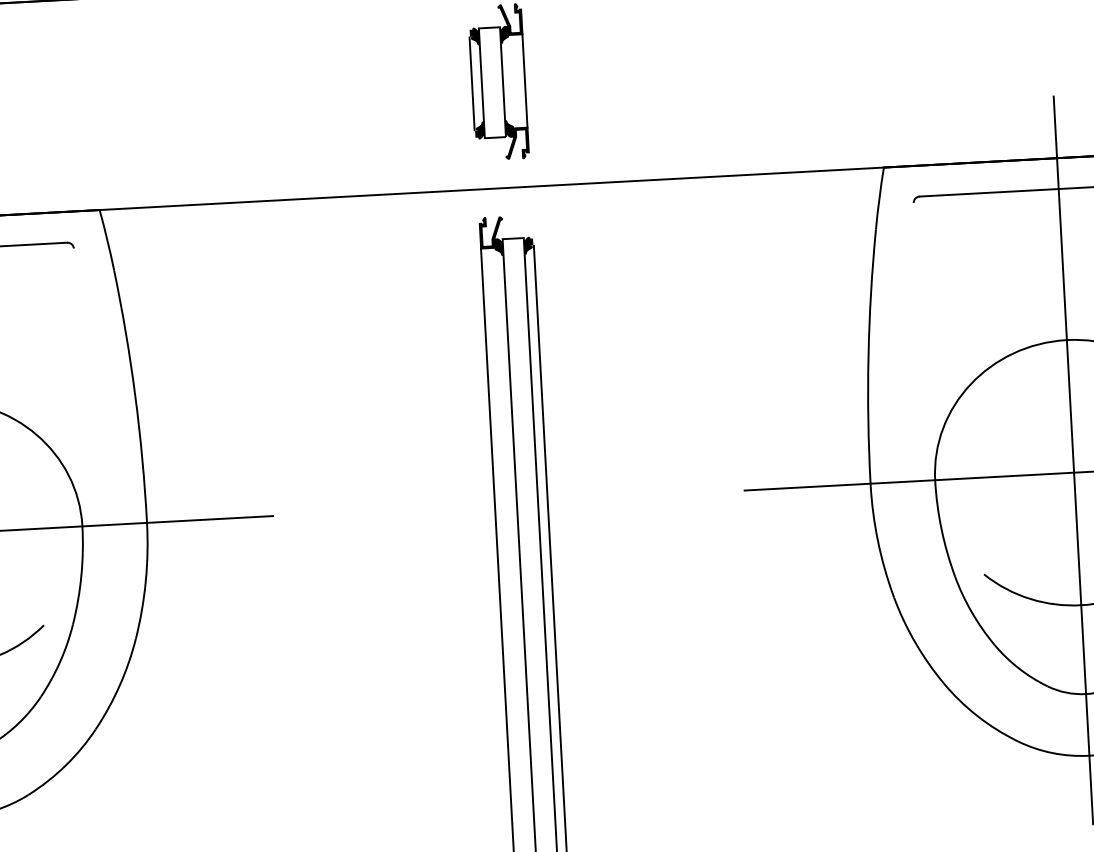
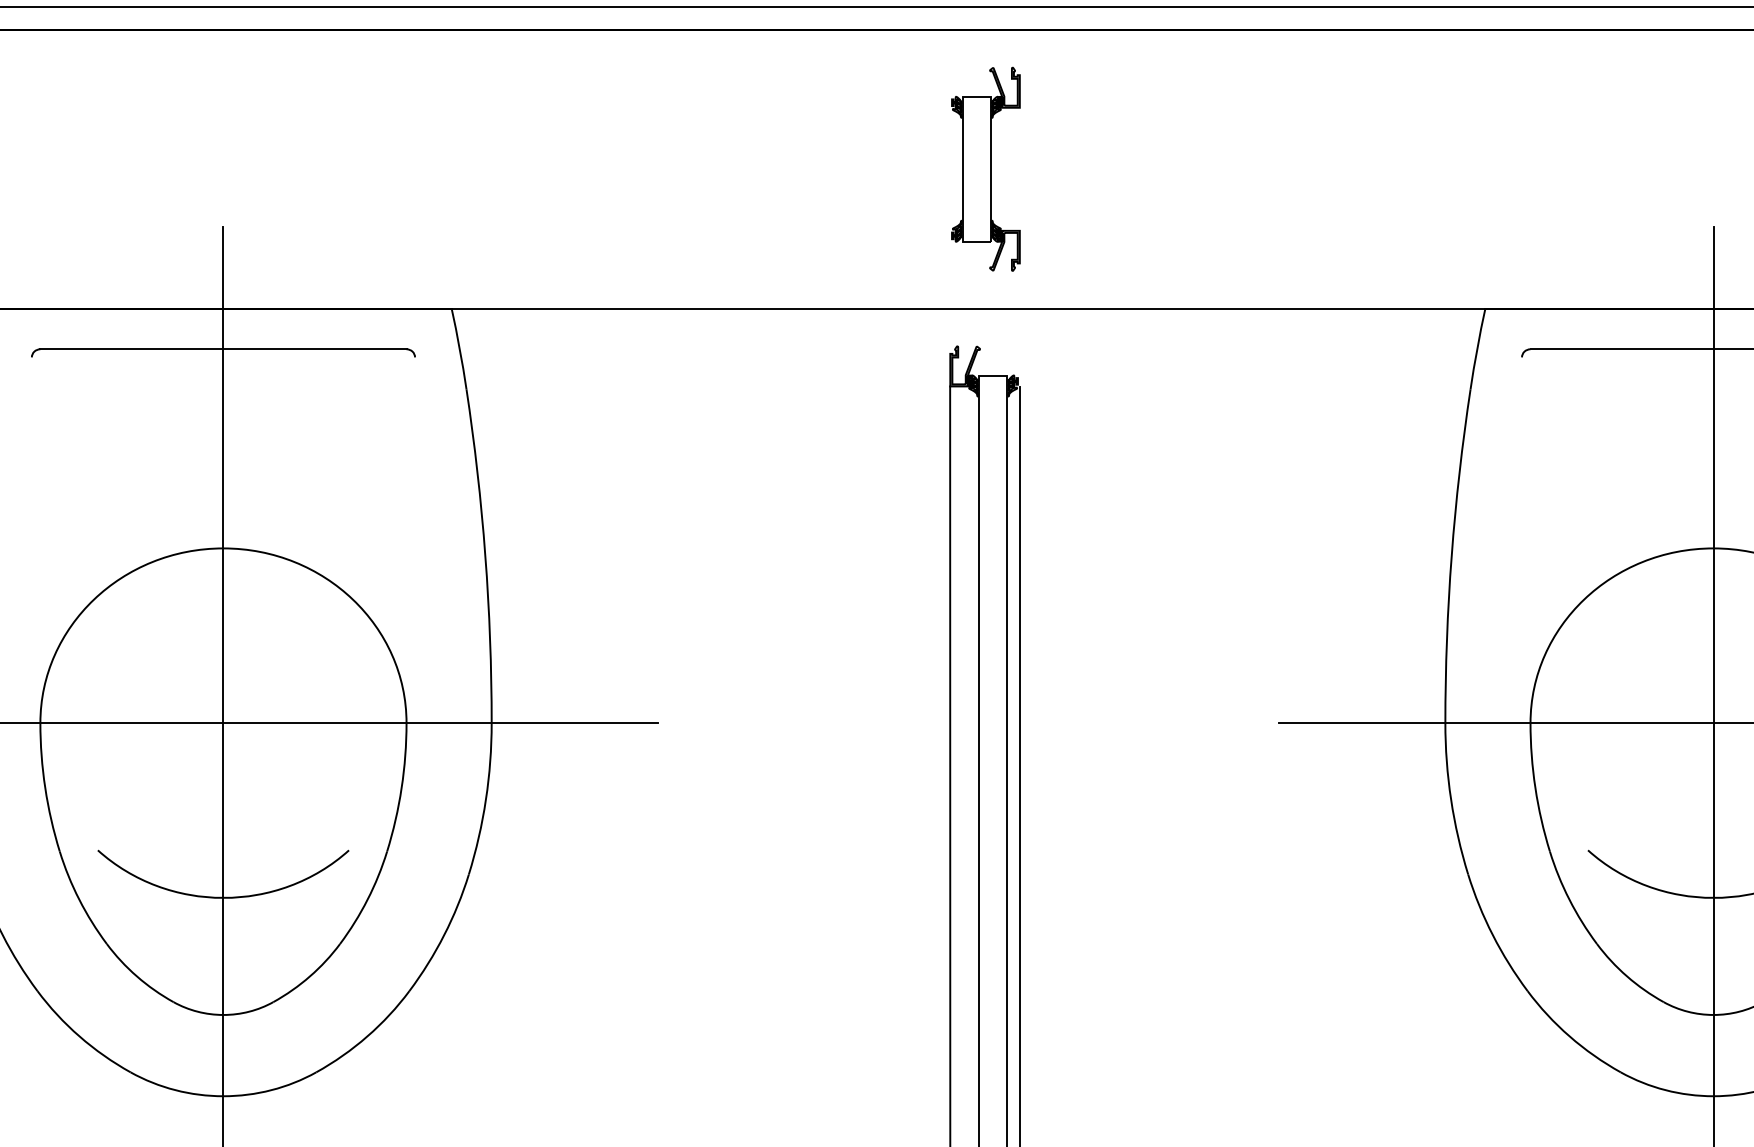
line: (524, 80) -> (1019, 168), removed
line: (472, 83) -> (950, 169), removed

